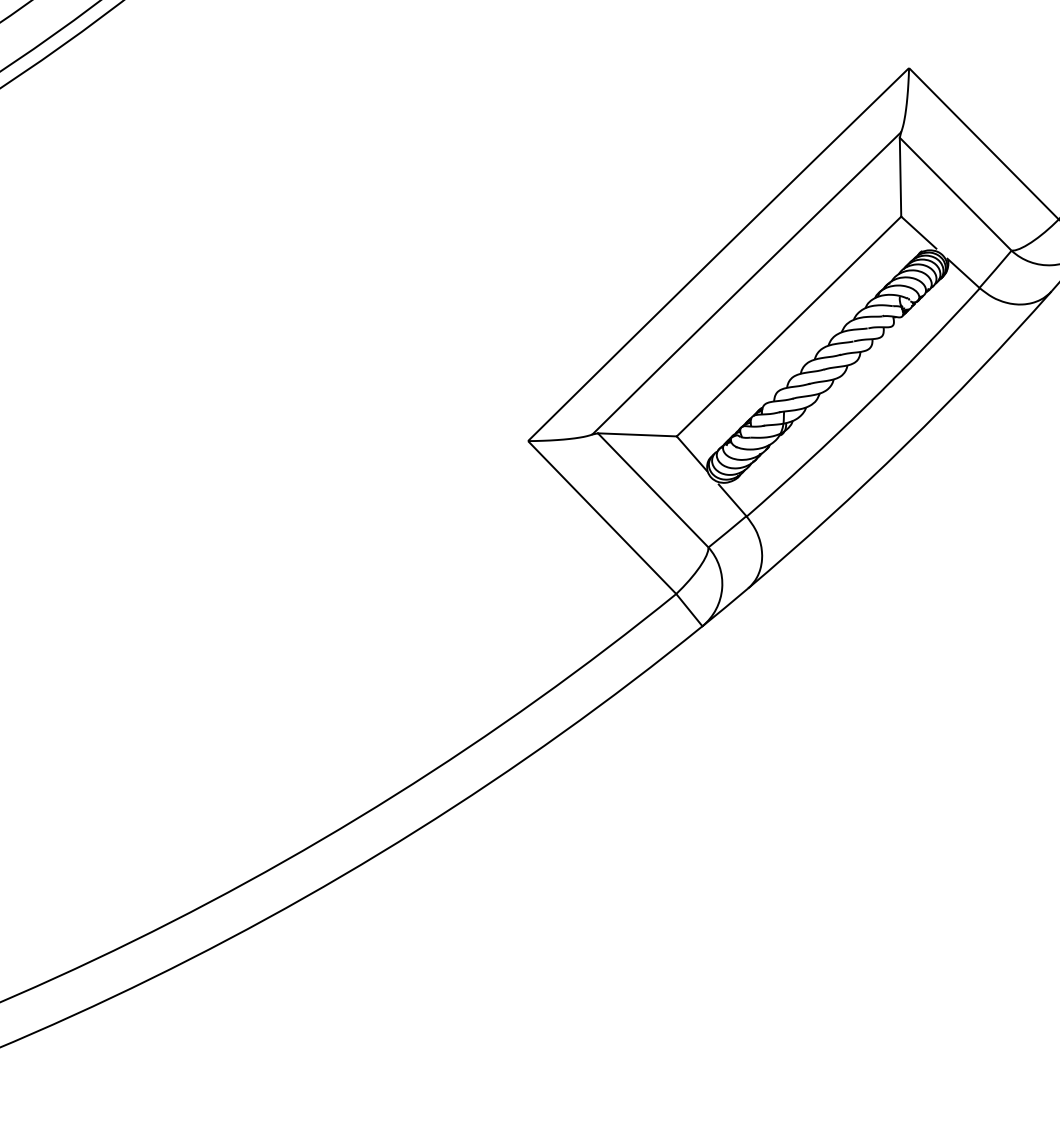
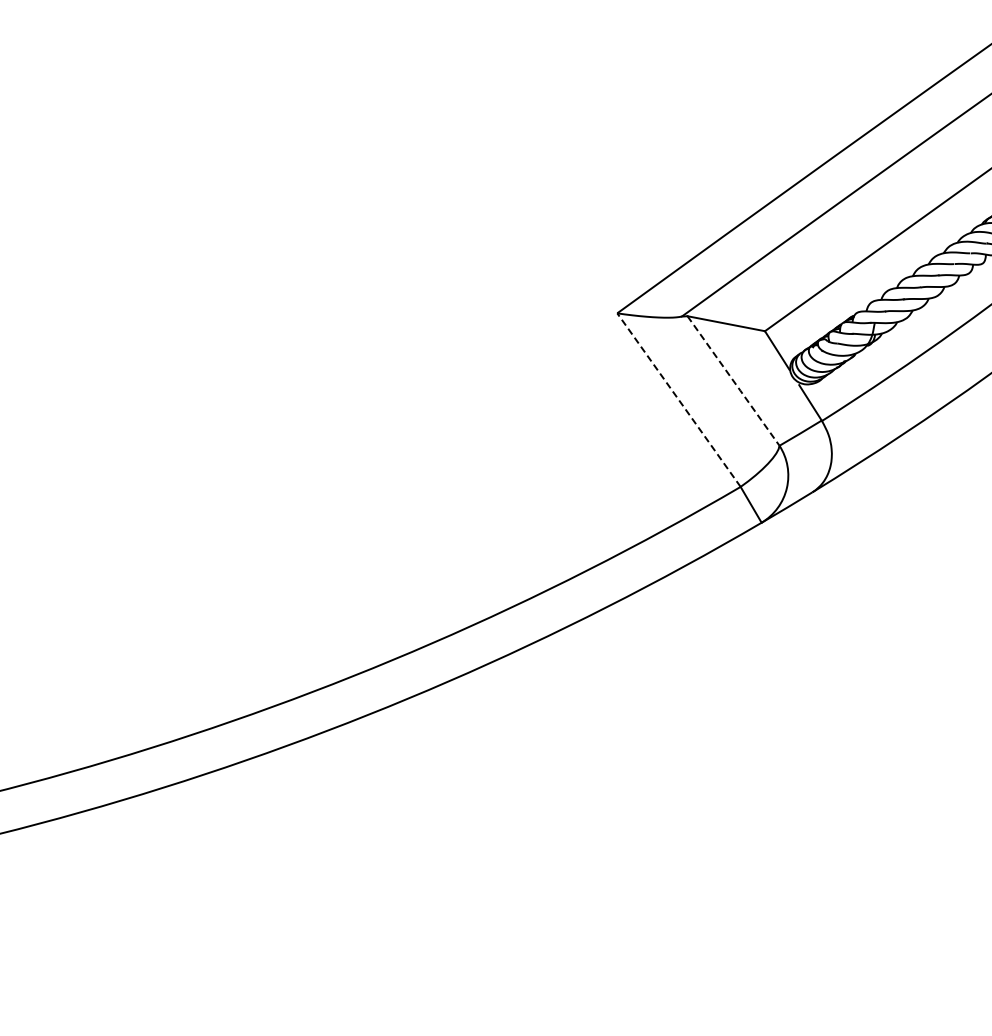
line: (653, 491) -> (733, 382), solid -> dashed
line: (601, 516) -> (678, 398), solid -> dashed

